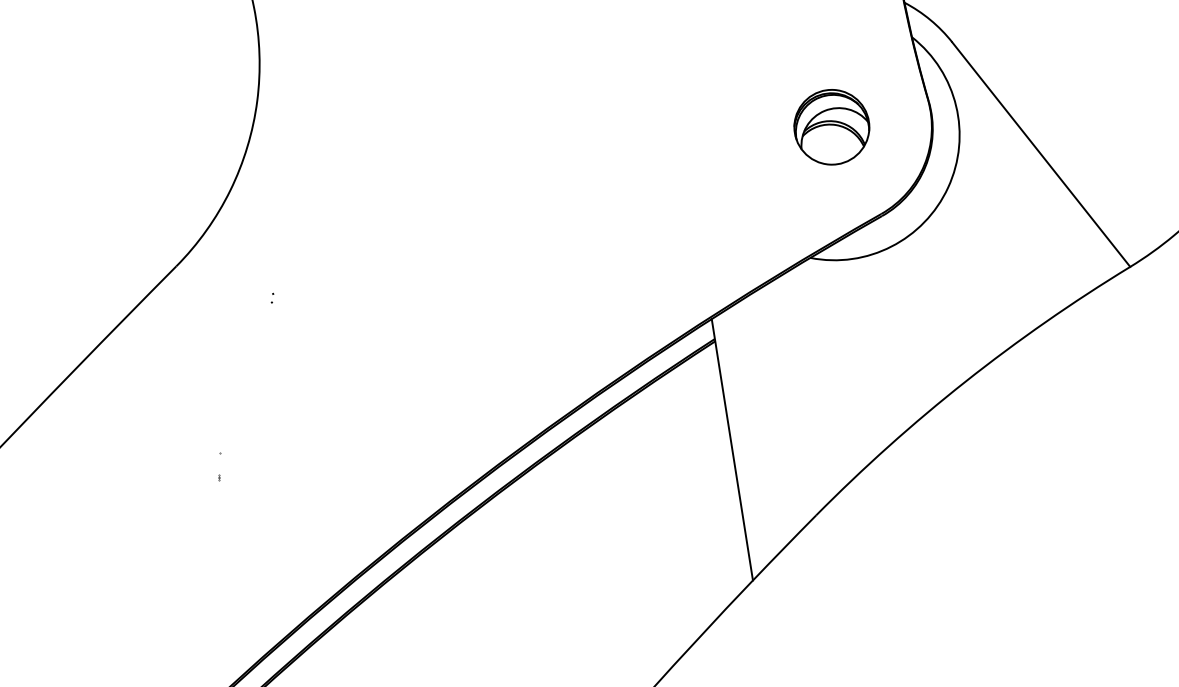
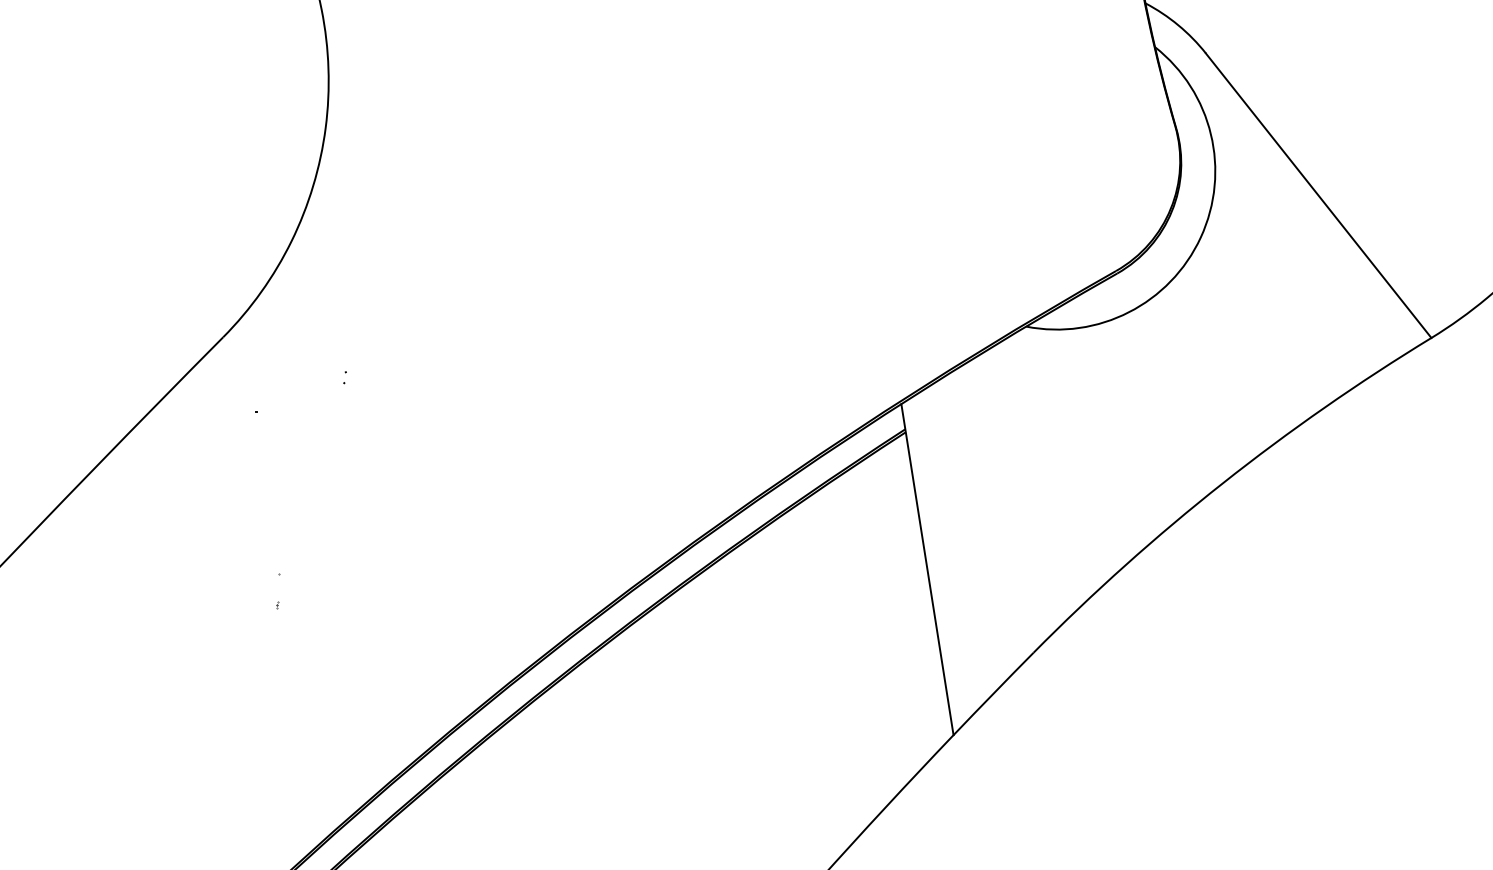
part: (831, 127) -> (1053, 161), removed

